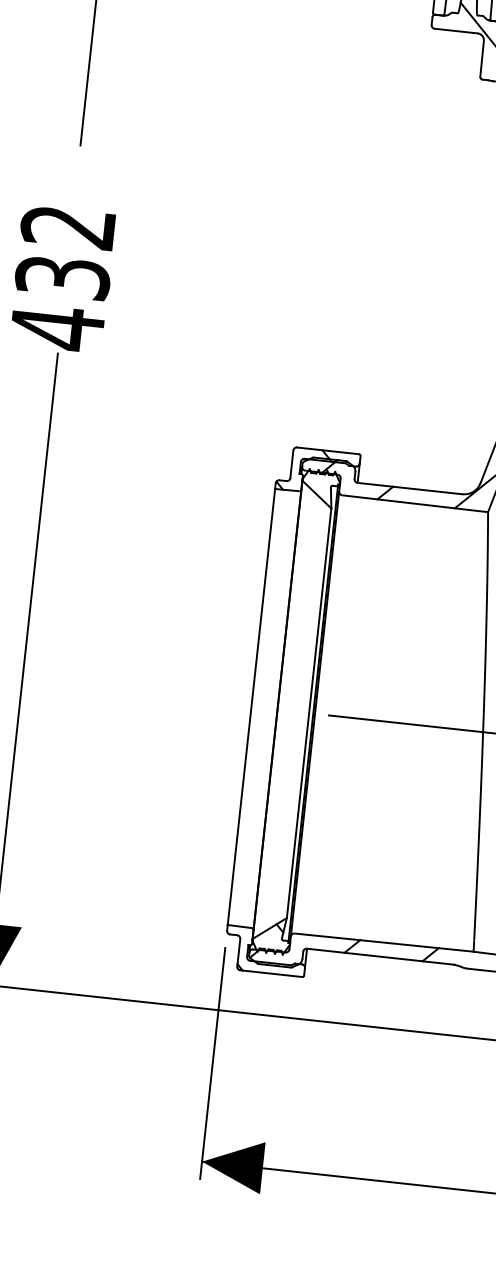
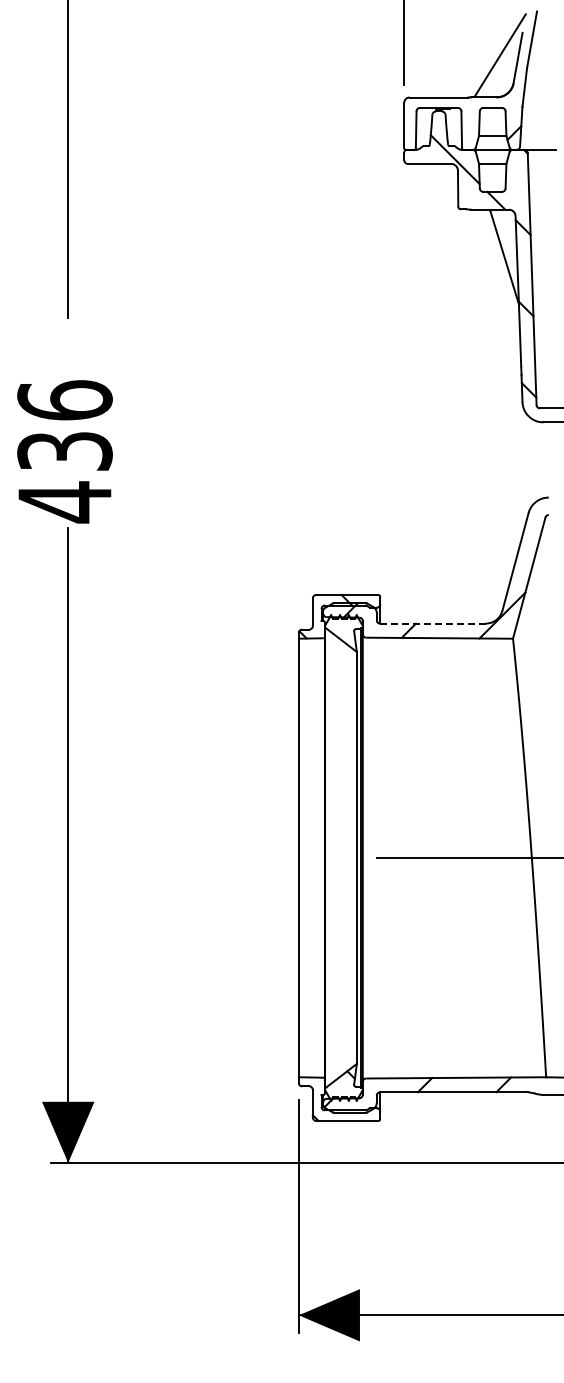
text: (67, 226) -> (64, 400), 432 -> 436
line: (409, 488) -> (432, 623), solid -> dashed

